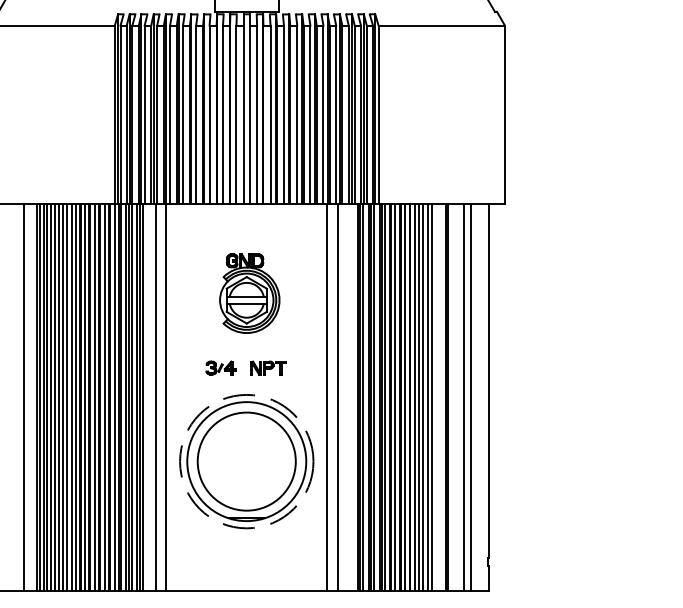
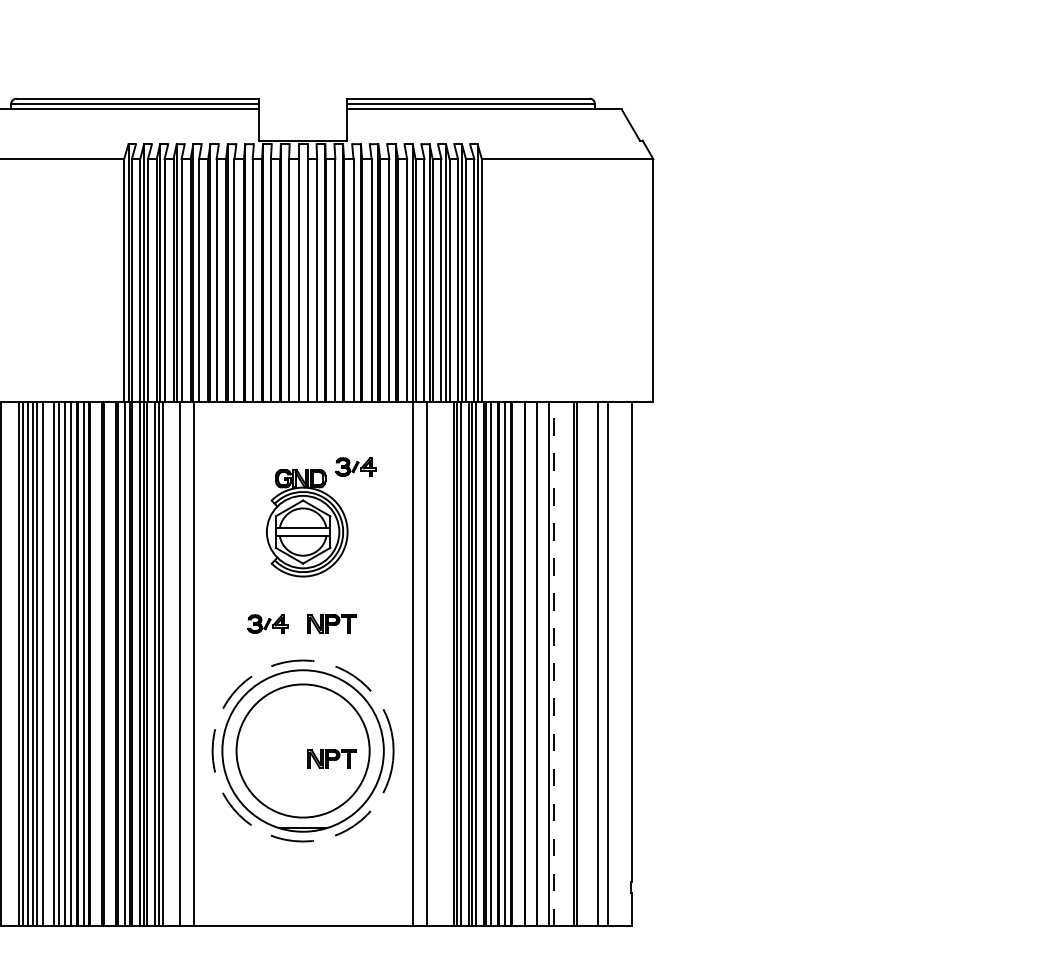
part: (285, 251) -> (355, 466), added
line: (59, 397) -> (48, 663), removed
line: (94, 397) -> (96, 663), removed
line: (104, 397) -> (110, 663), removed
line: (405, 397) -> (518, 663), removed
line: (414, 397) -> (530, 663), removed
line: (423, 397) -> (542, 663), removed
line: (432, 397) -> (554, 663), solid -> dashed
part: (267, 467) -> (331, 758), added

